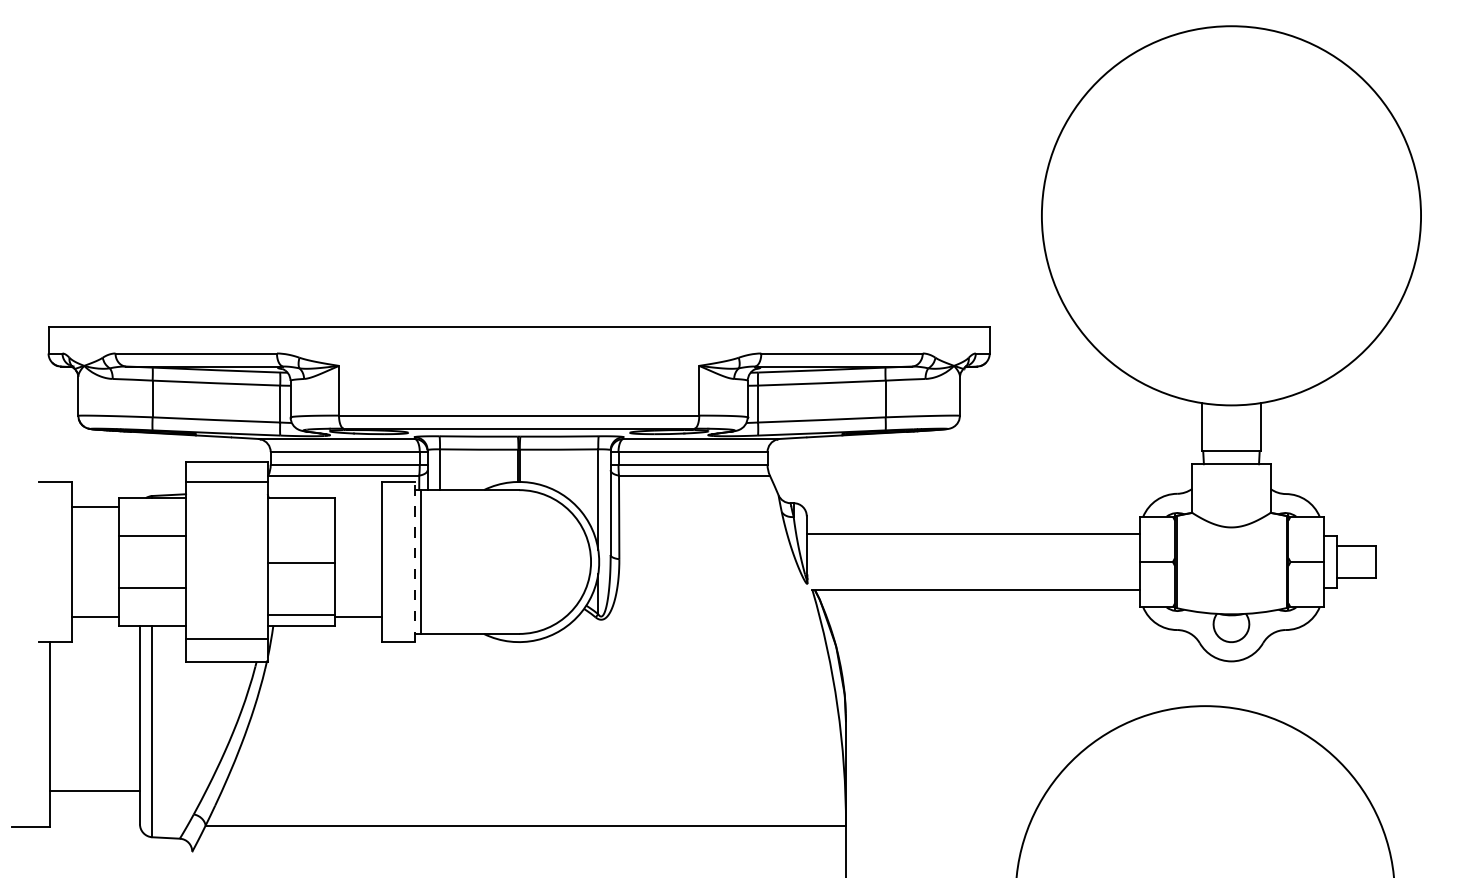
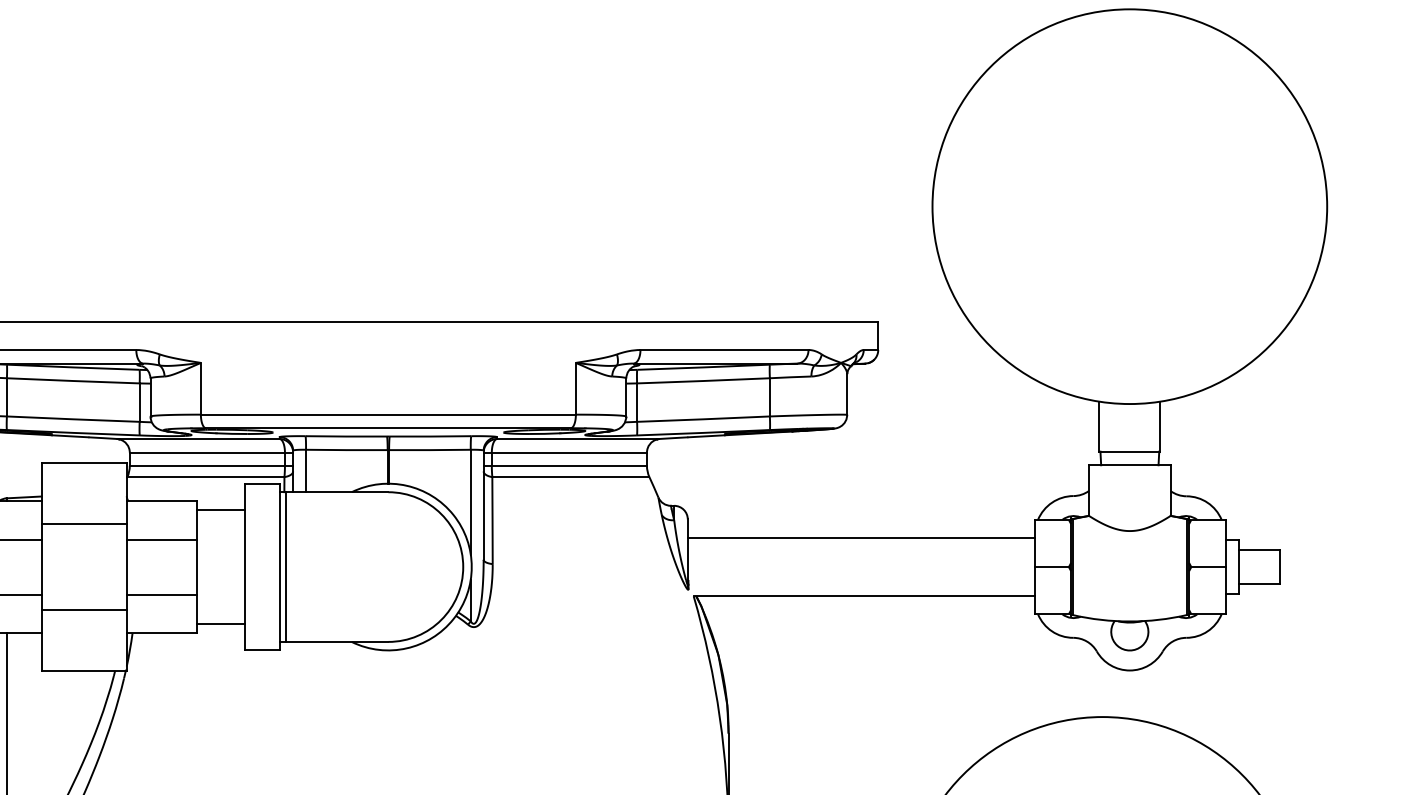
line: (226, 481) -> (83, 523), moved
line: (357, 507) -> (220, 510), added
line: (414, 561) -> (279, 566), dashed -> solid
line: (300, 562) -> (160, 539), moved
line: (300, 615) -> (160, 594), moved
line: (226, 639) -> (83, 610), moved

